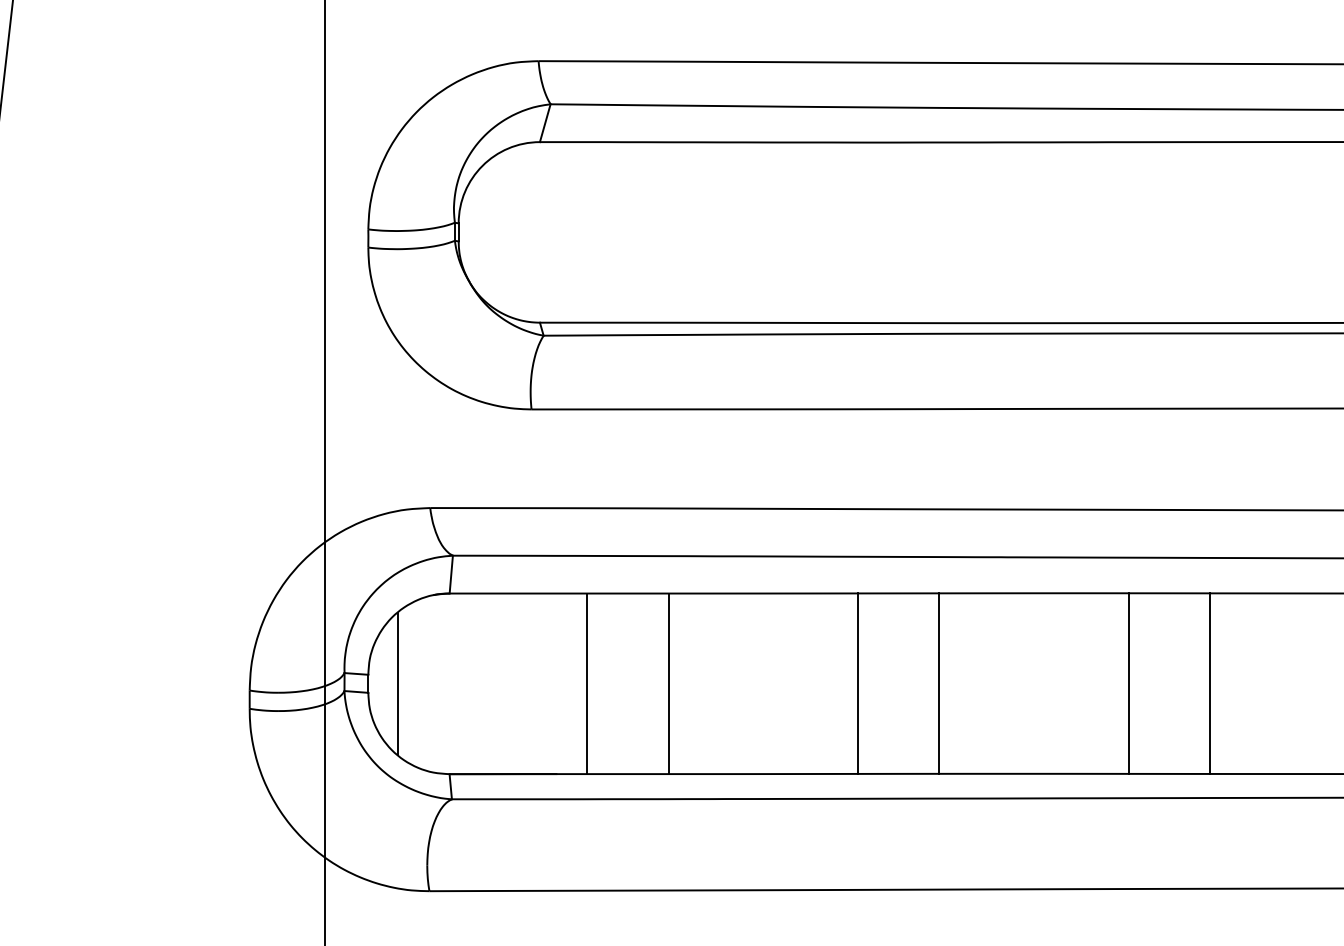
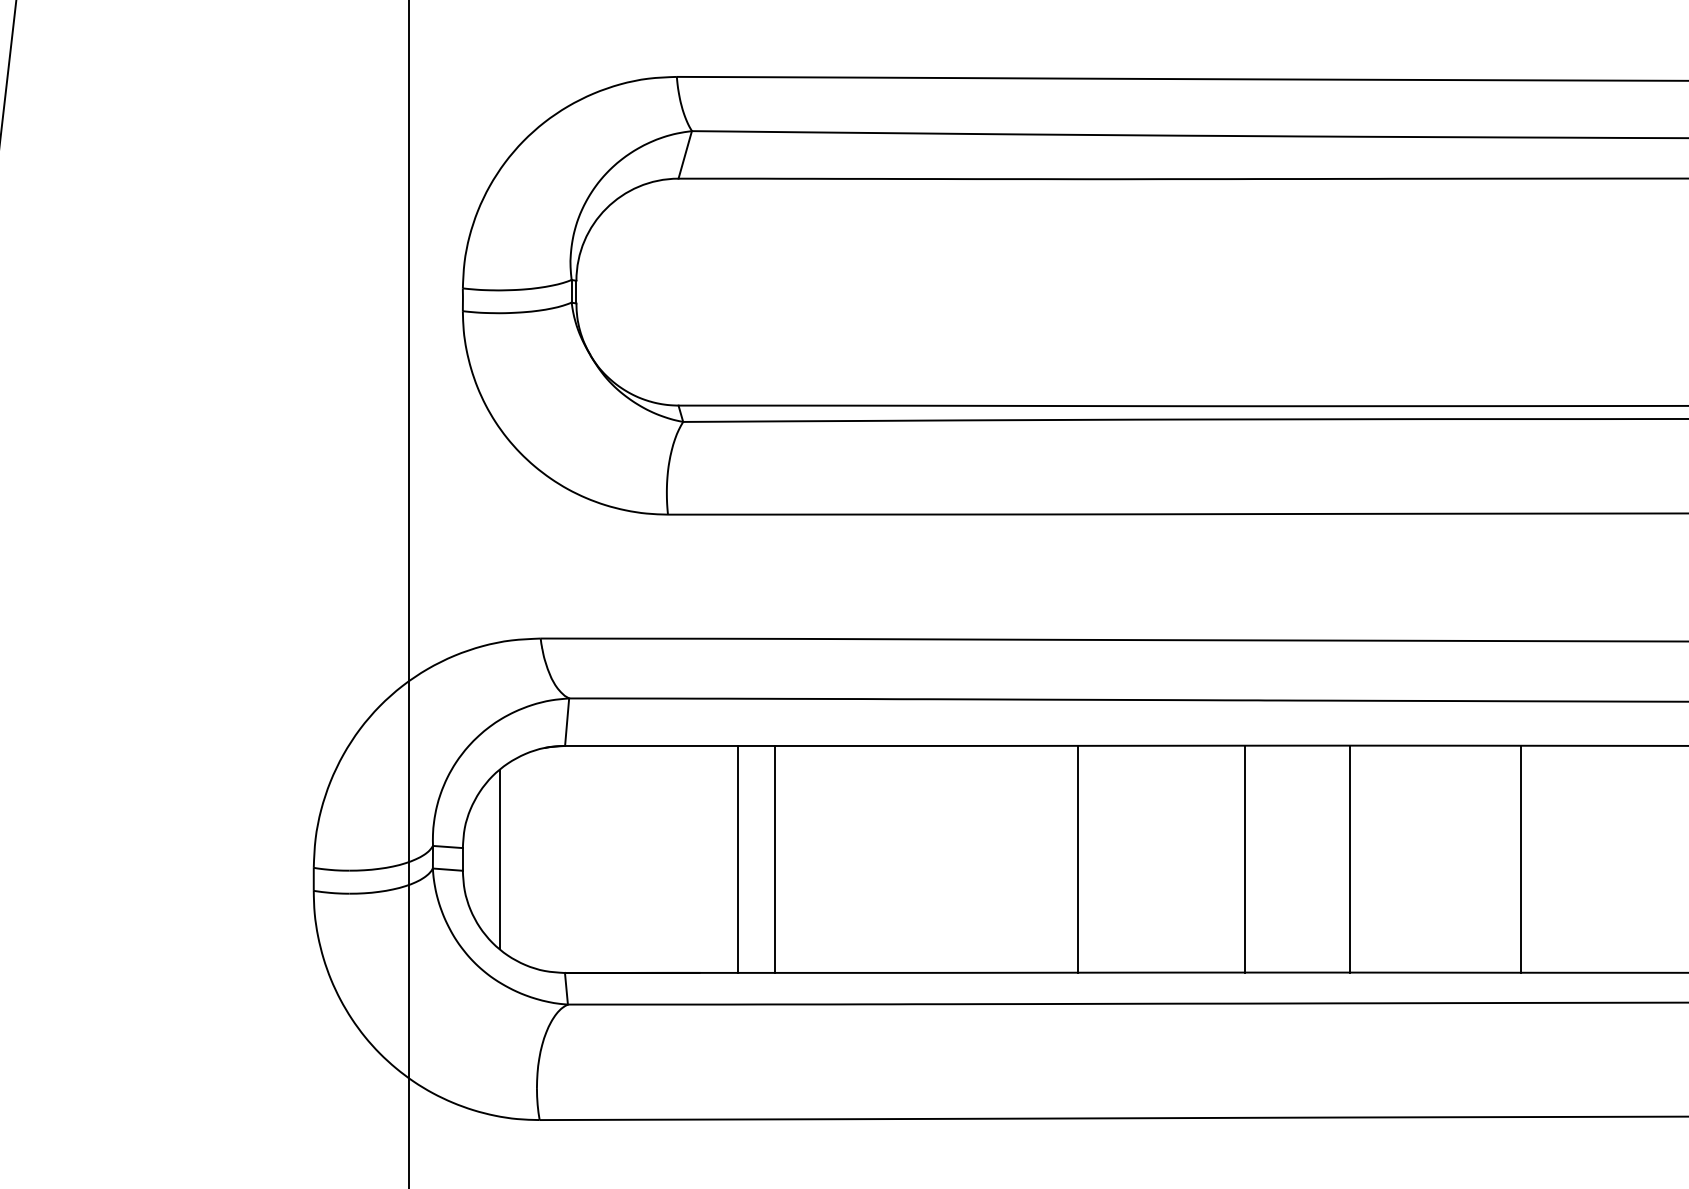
line: (668, 683) -> (775, 858), moved
line: (939, 683) -> (1244, 858), moved
line: (1128, 683) -> (1349, 858), moved

